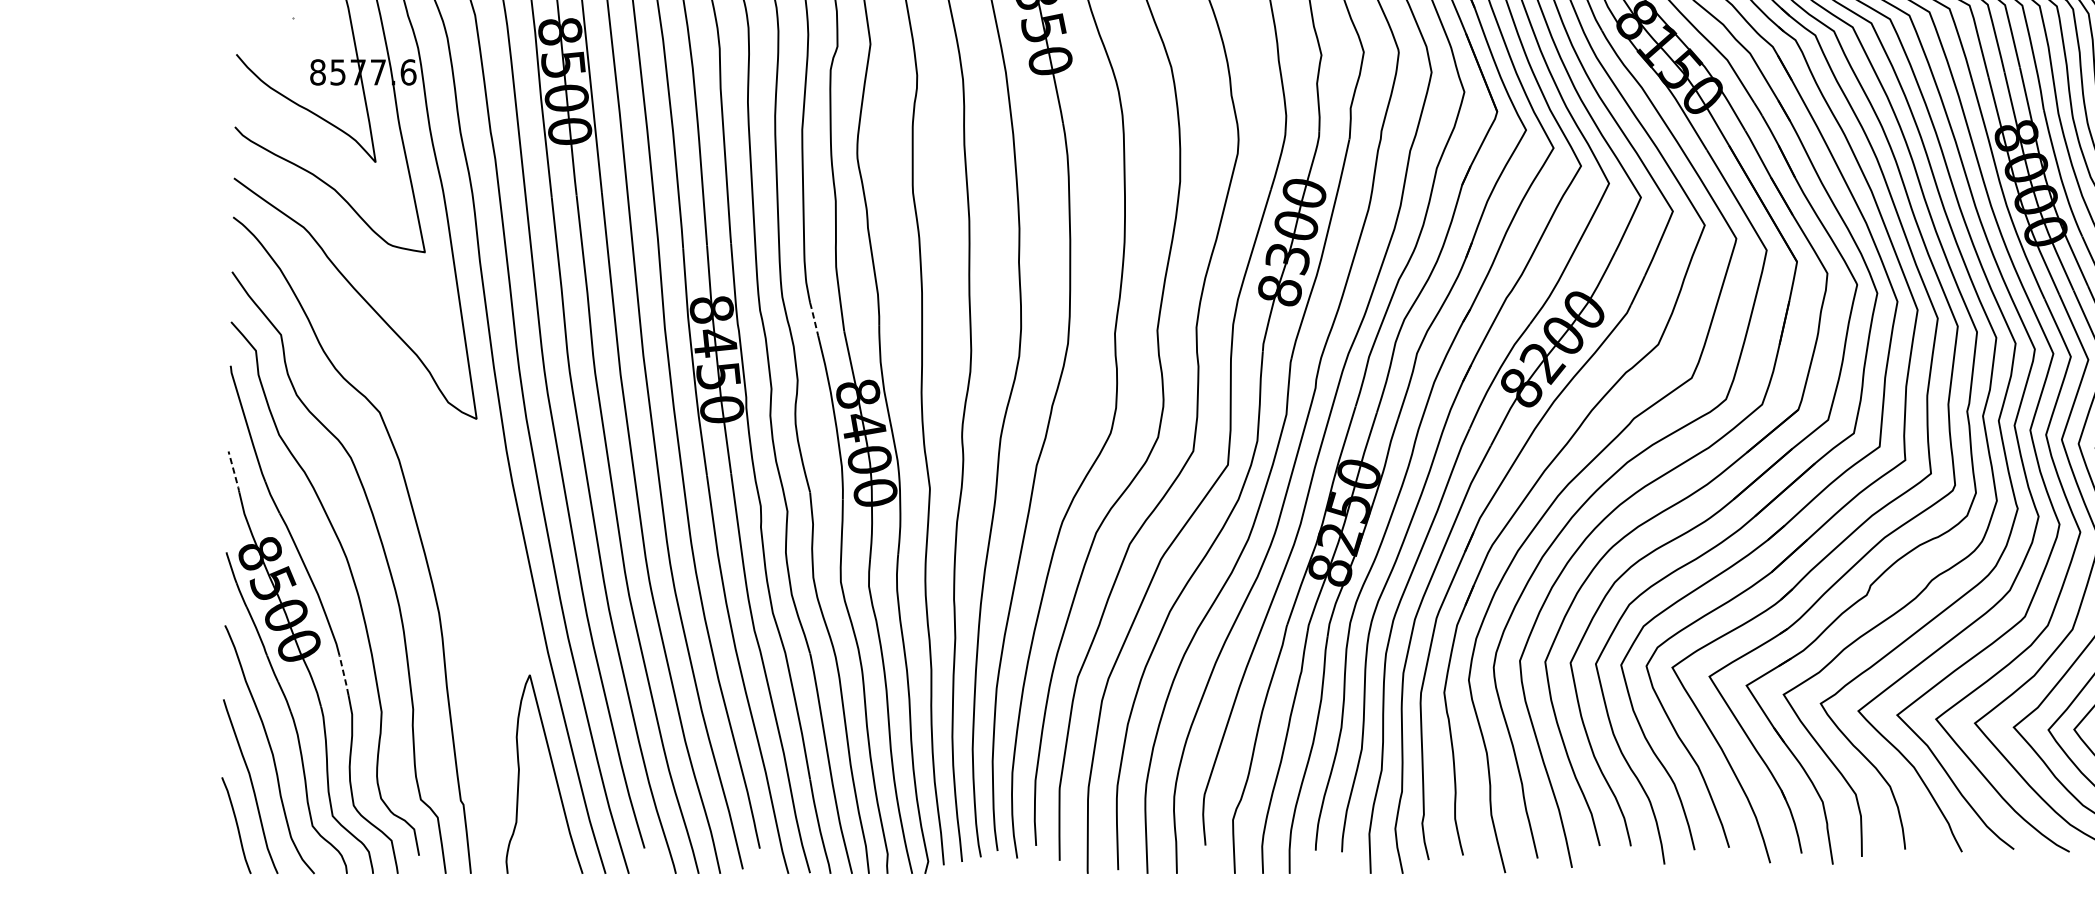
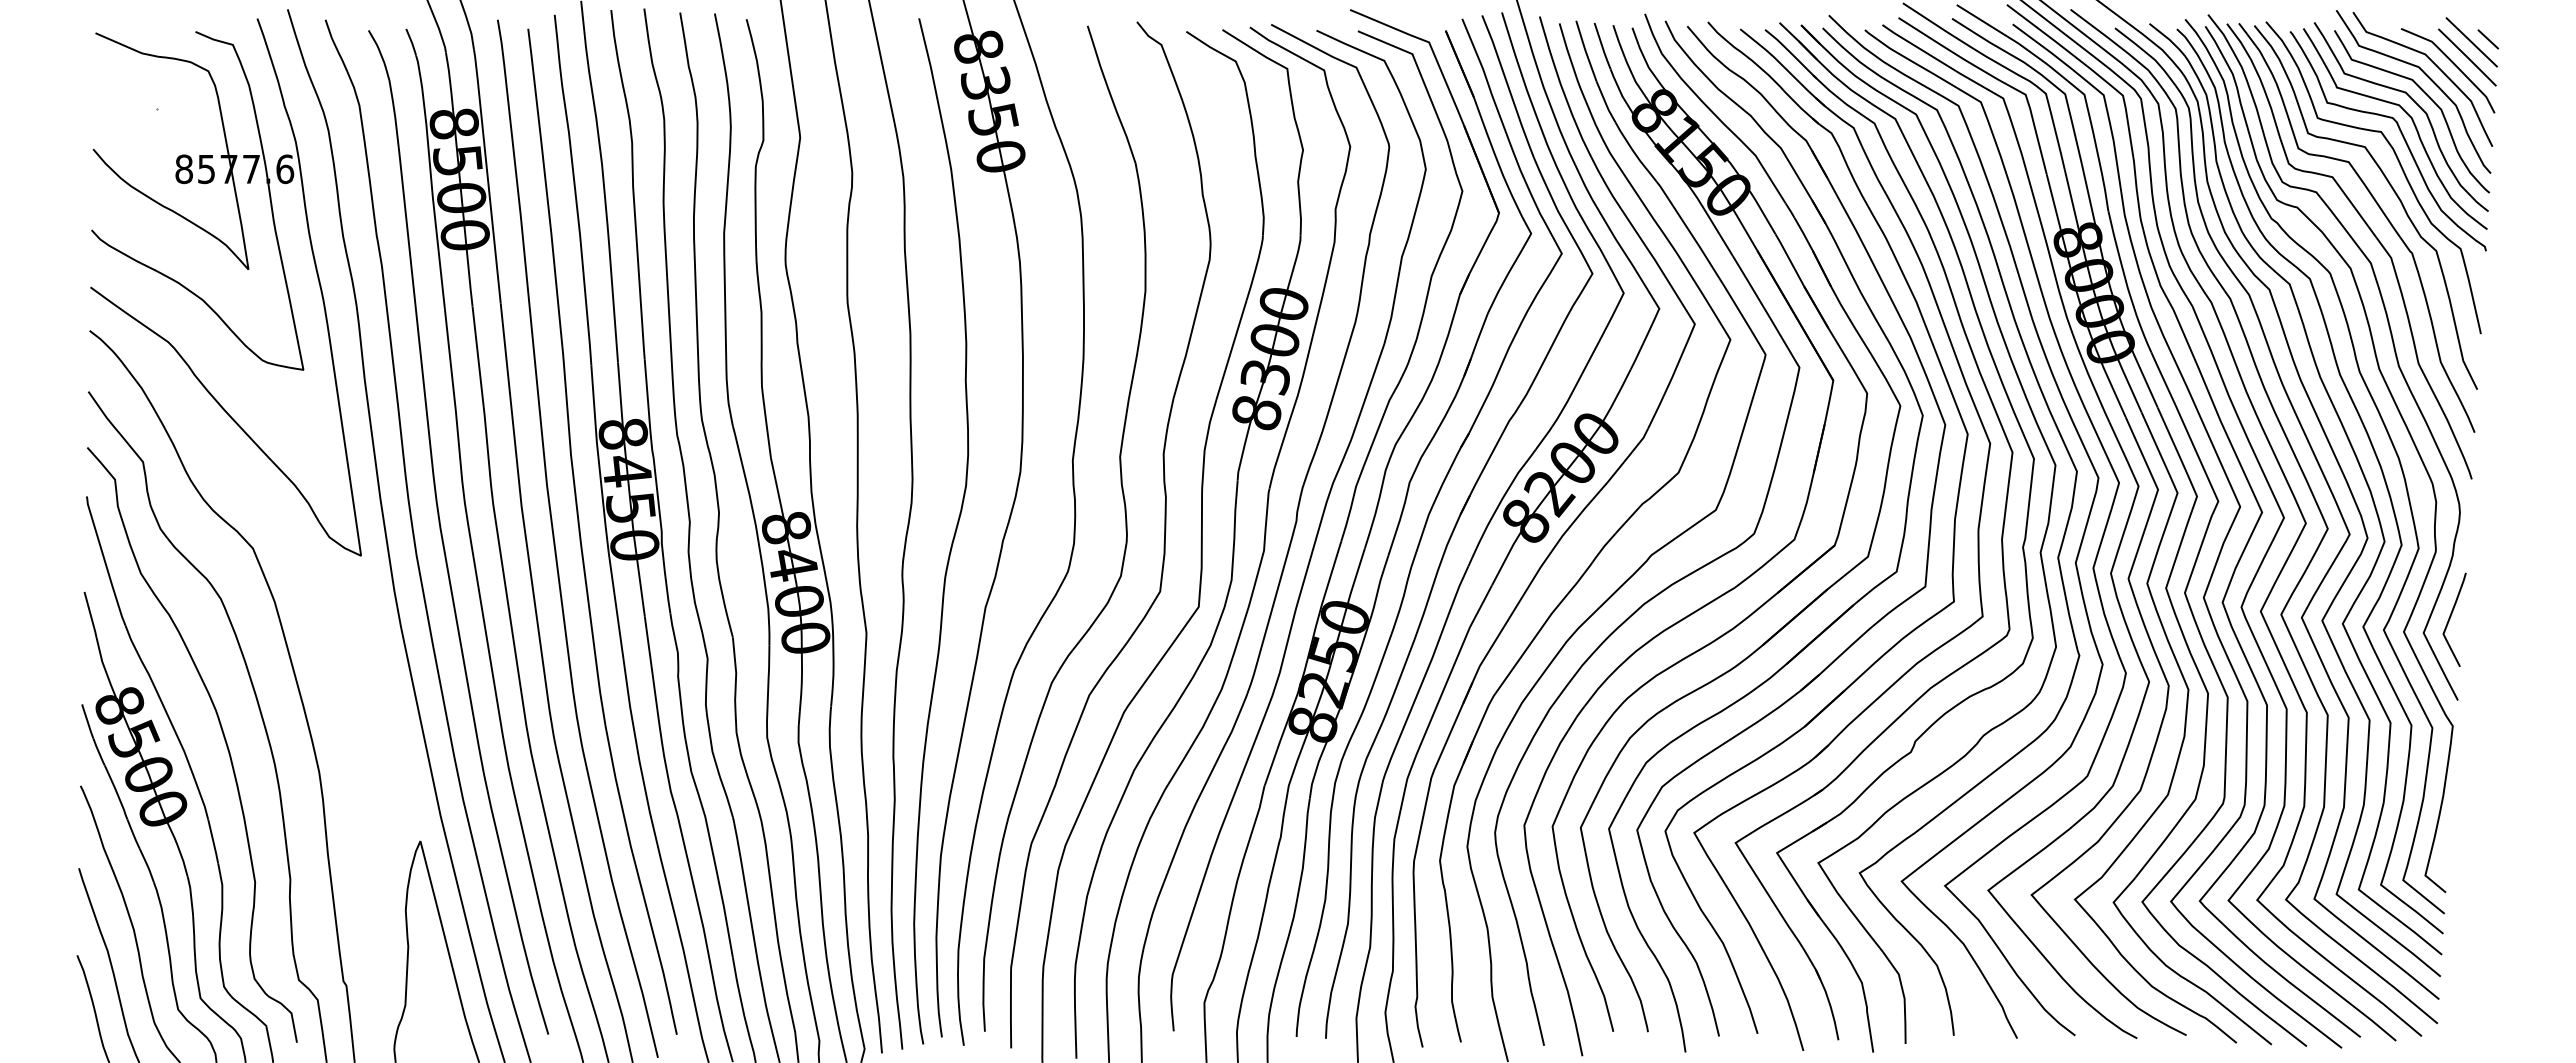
line: (814, 318) -> (737, 443), dashed -> solid
line: (233, 472) -> (90, 615), dashed -> solid
line: (344, 675) -> (213, 841), dashed -> solid

